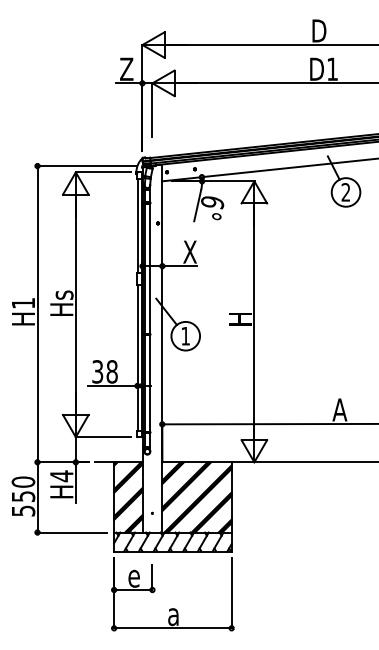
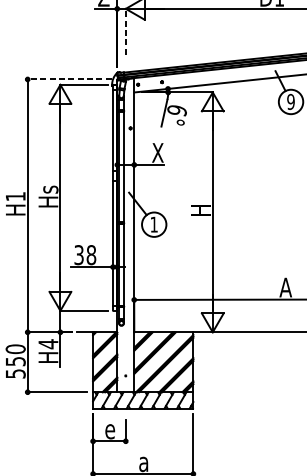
line: (152, 110) -> (125, 32), solid -> dashed
line: (86, 166) -> (69, 79), solid -> dashed
text: (345, 192) -> (290, 102), 2 -> 9

